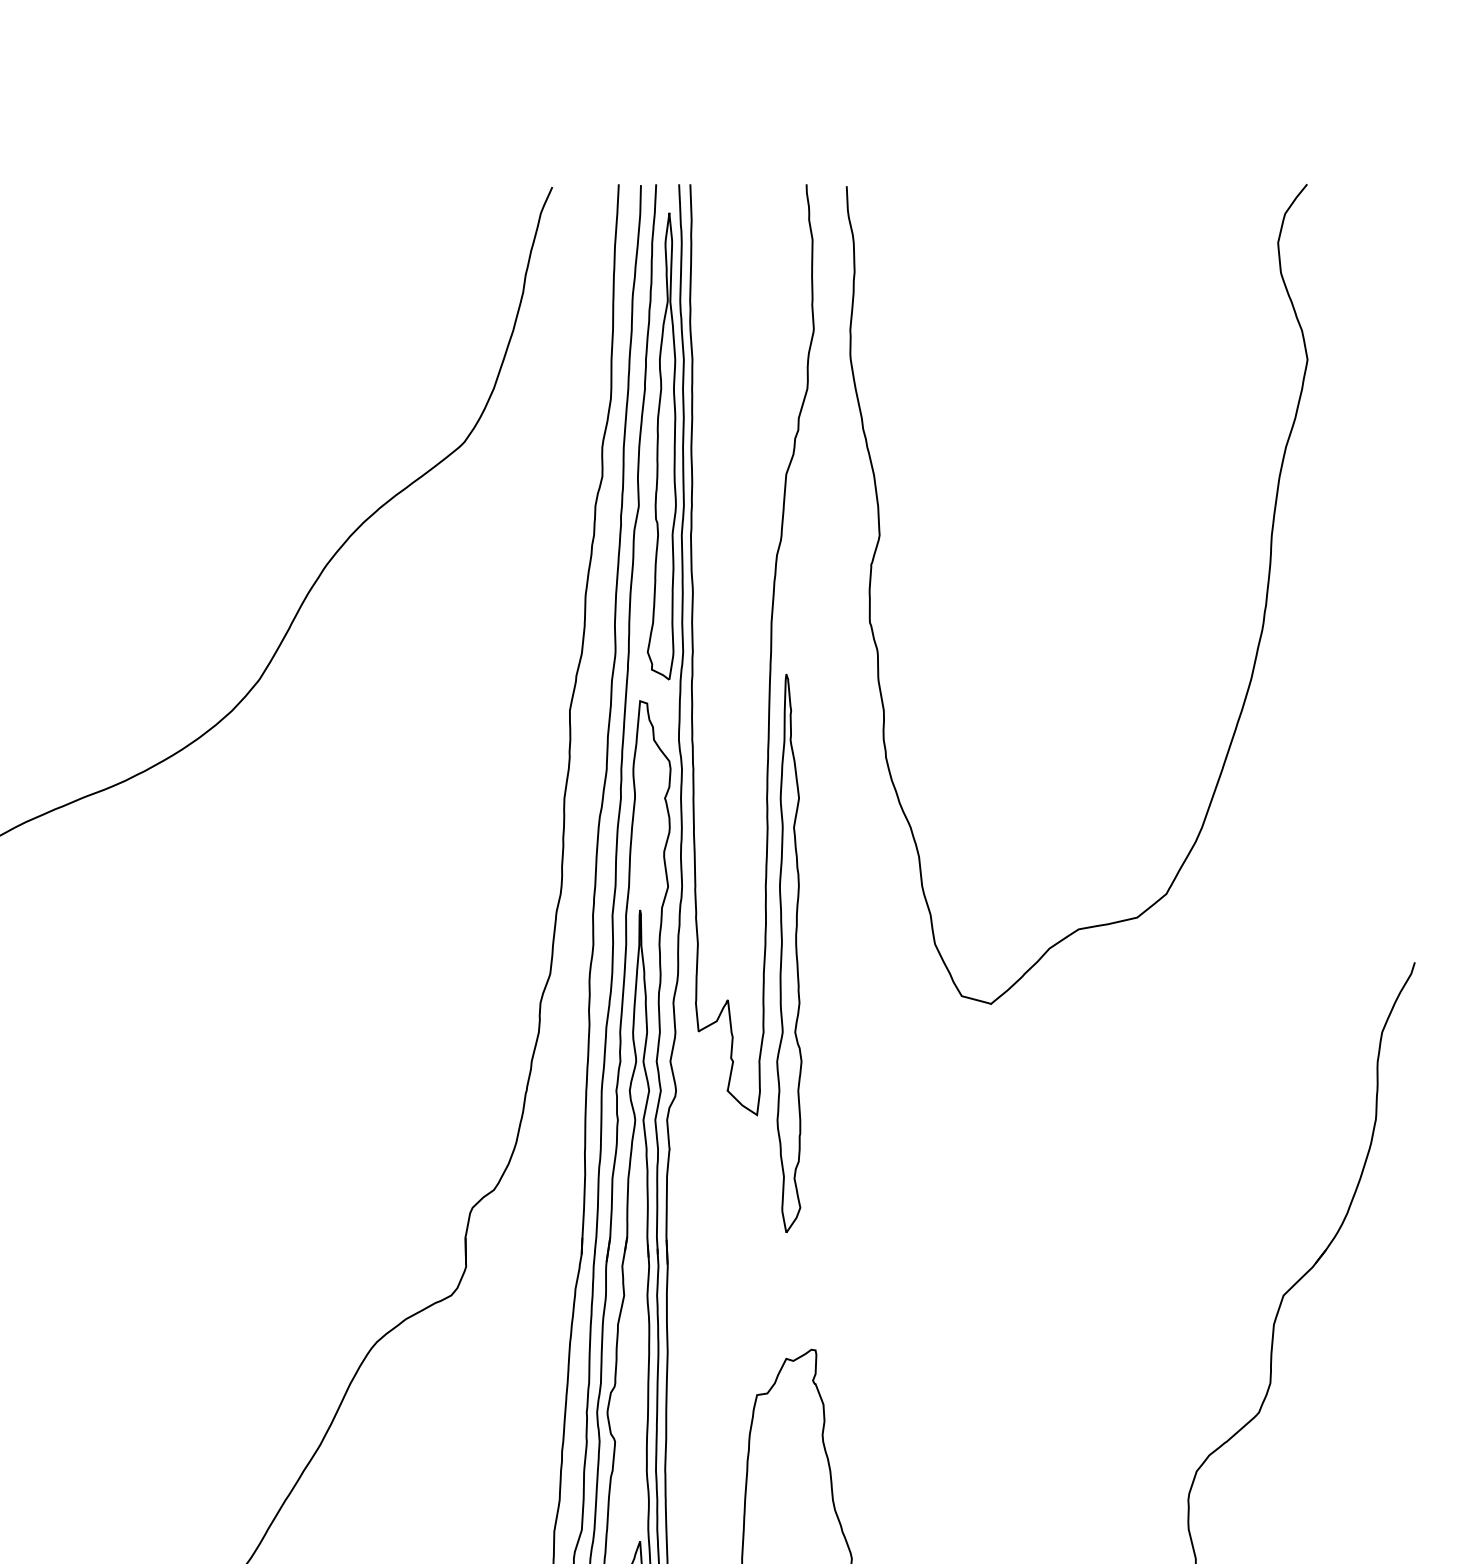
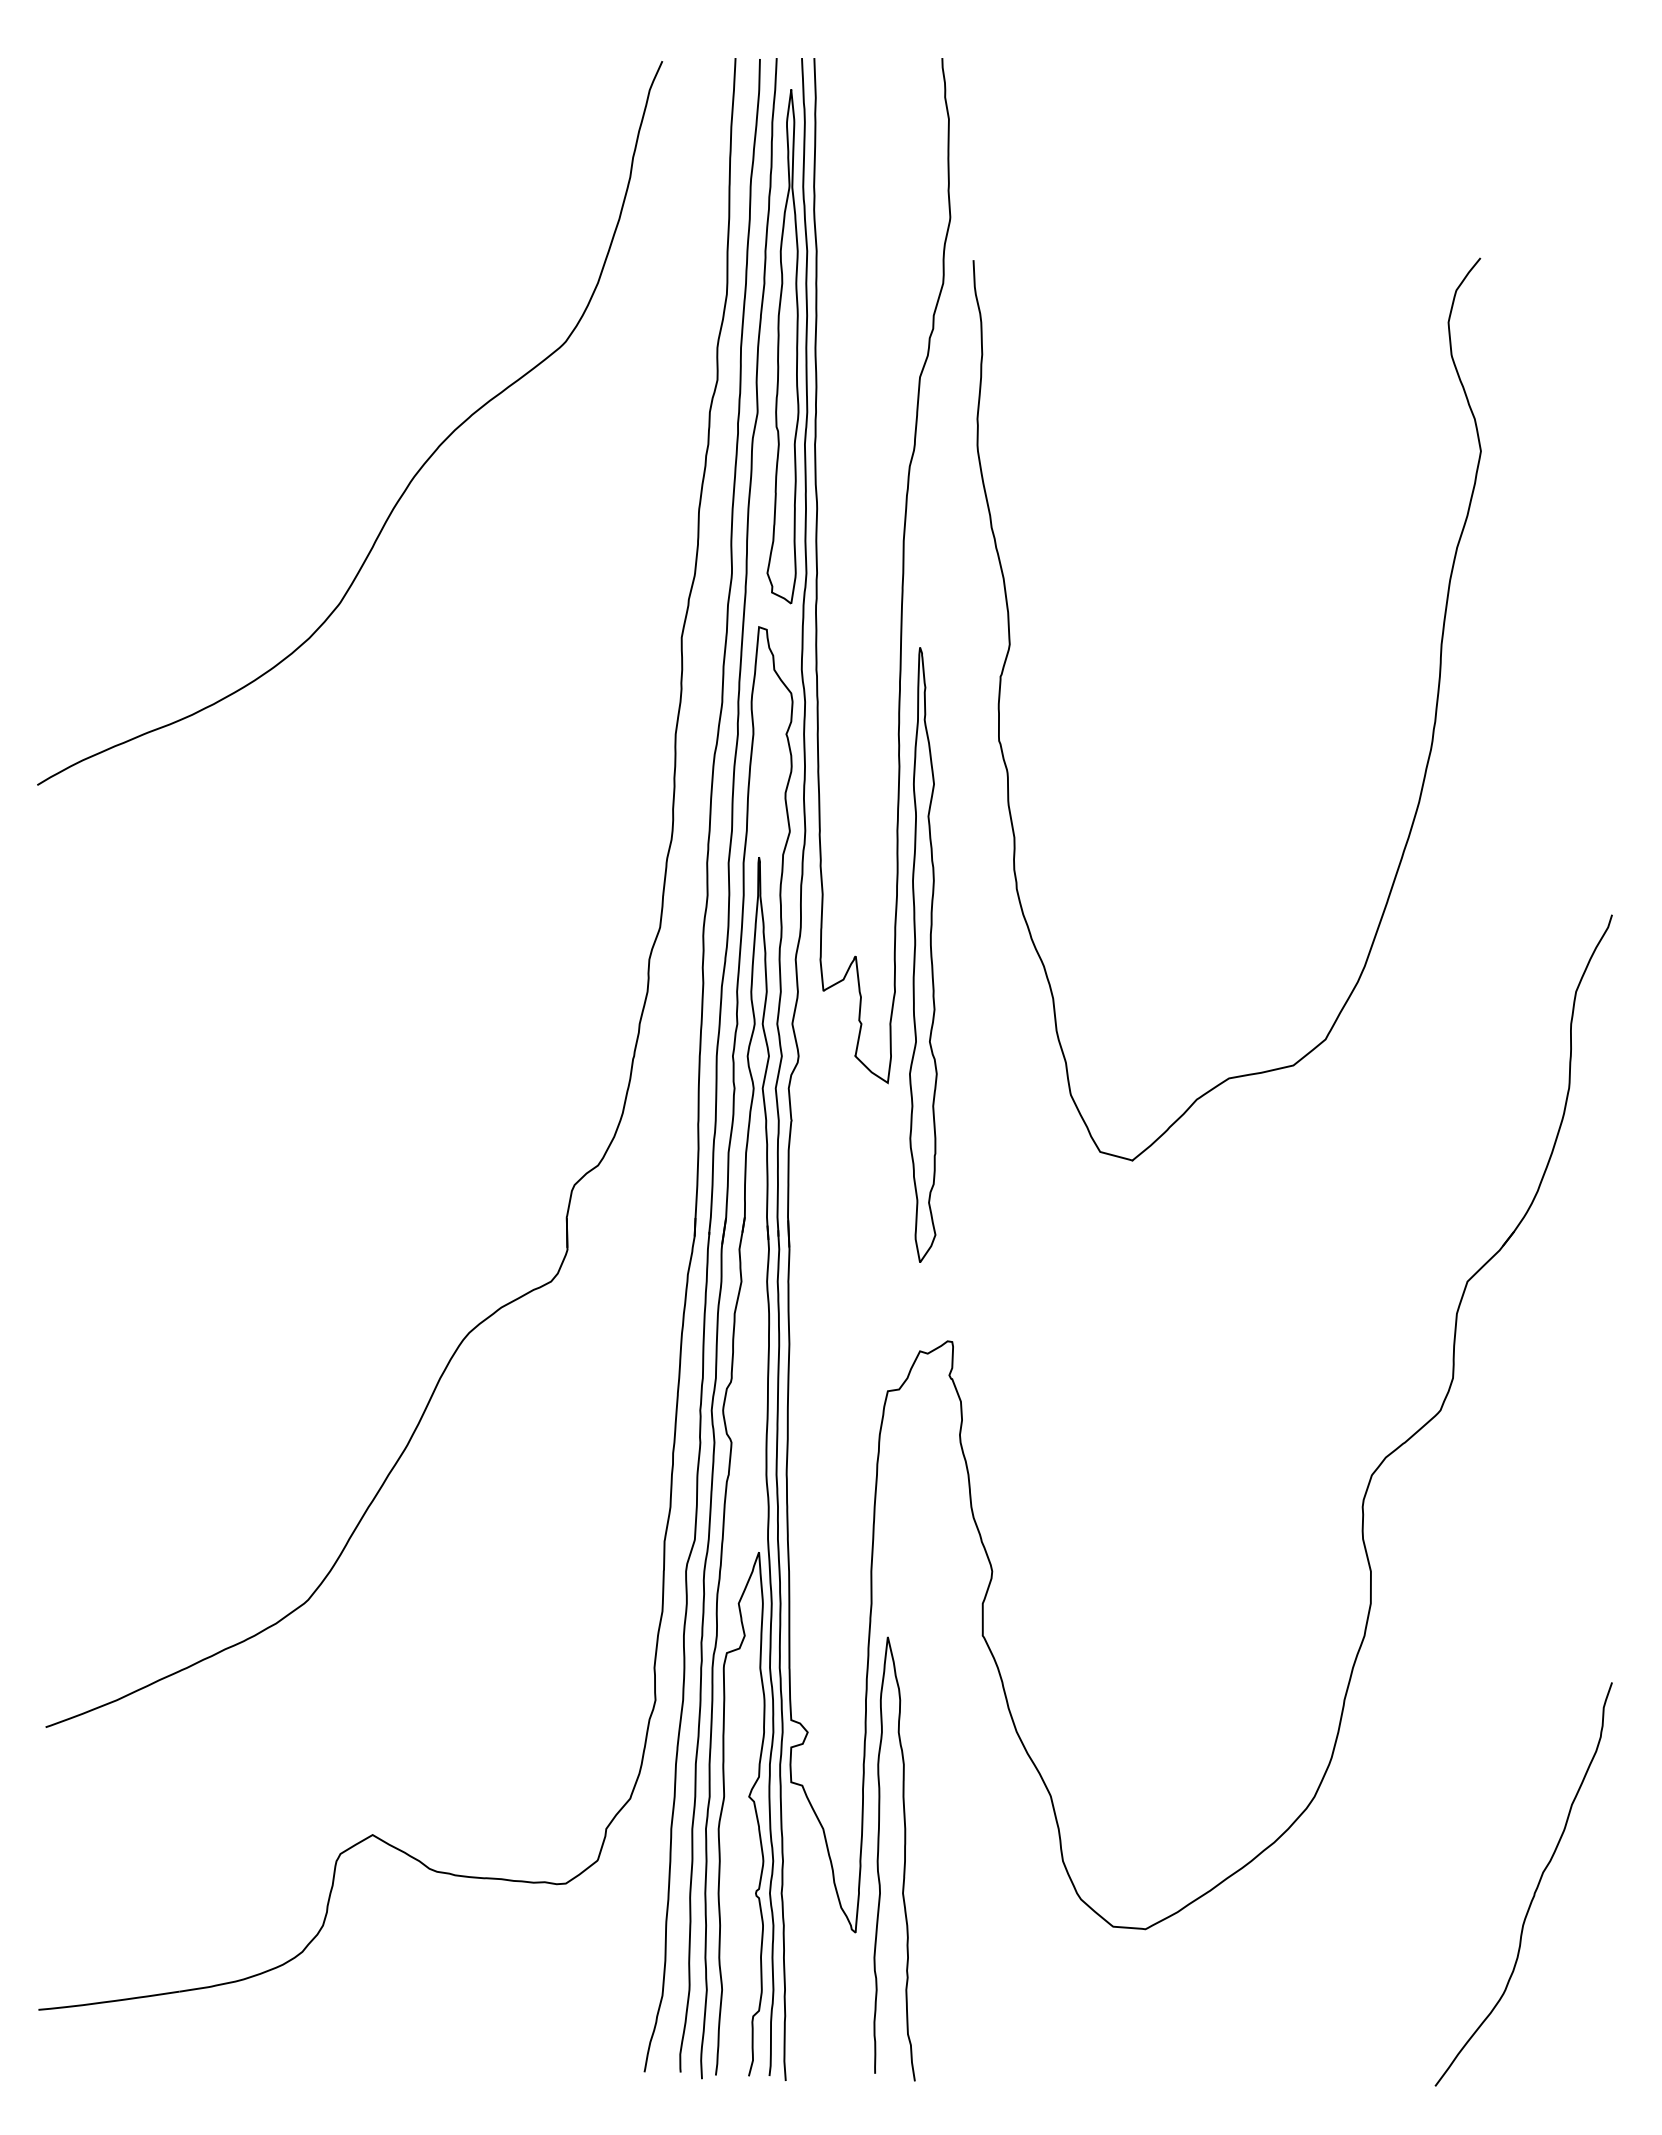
curve: (1259, 635) -> (1428, 754), moved
part: (789, 953) -> (923, 954), moved

